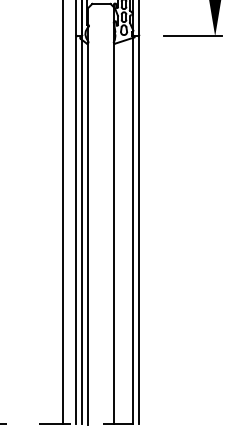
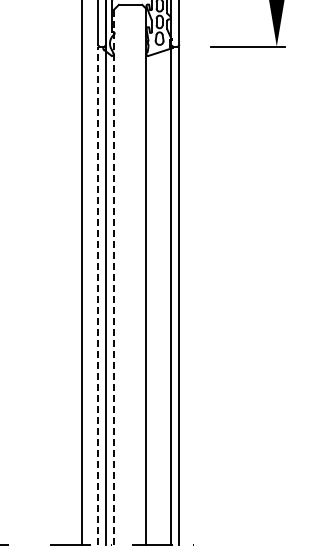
line: (88, 216) -> (113, 278), solid -> dashed
line: (76, 229) -> (98, 295), solid -> dashed

